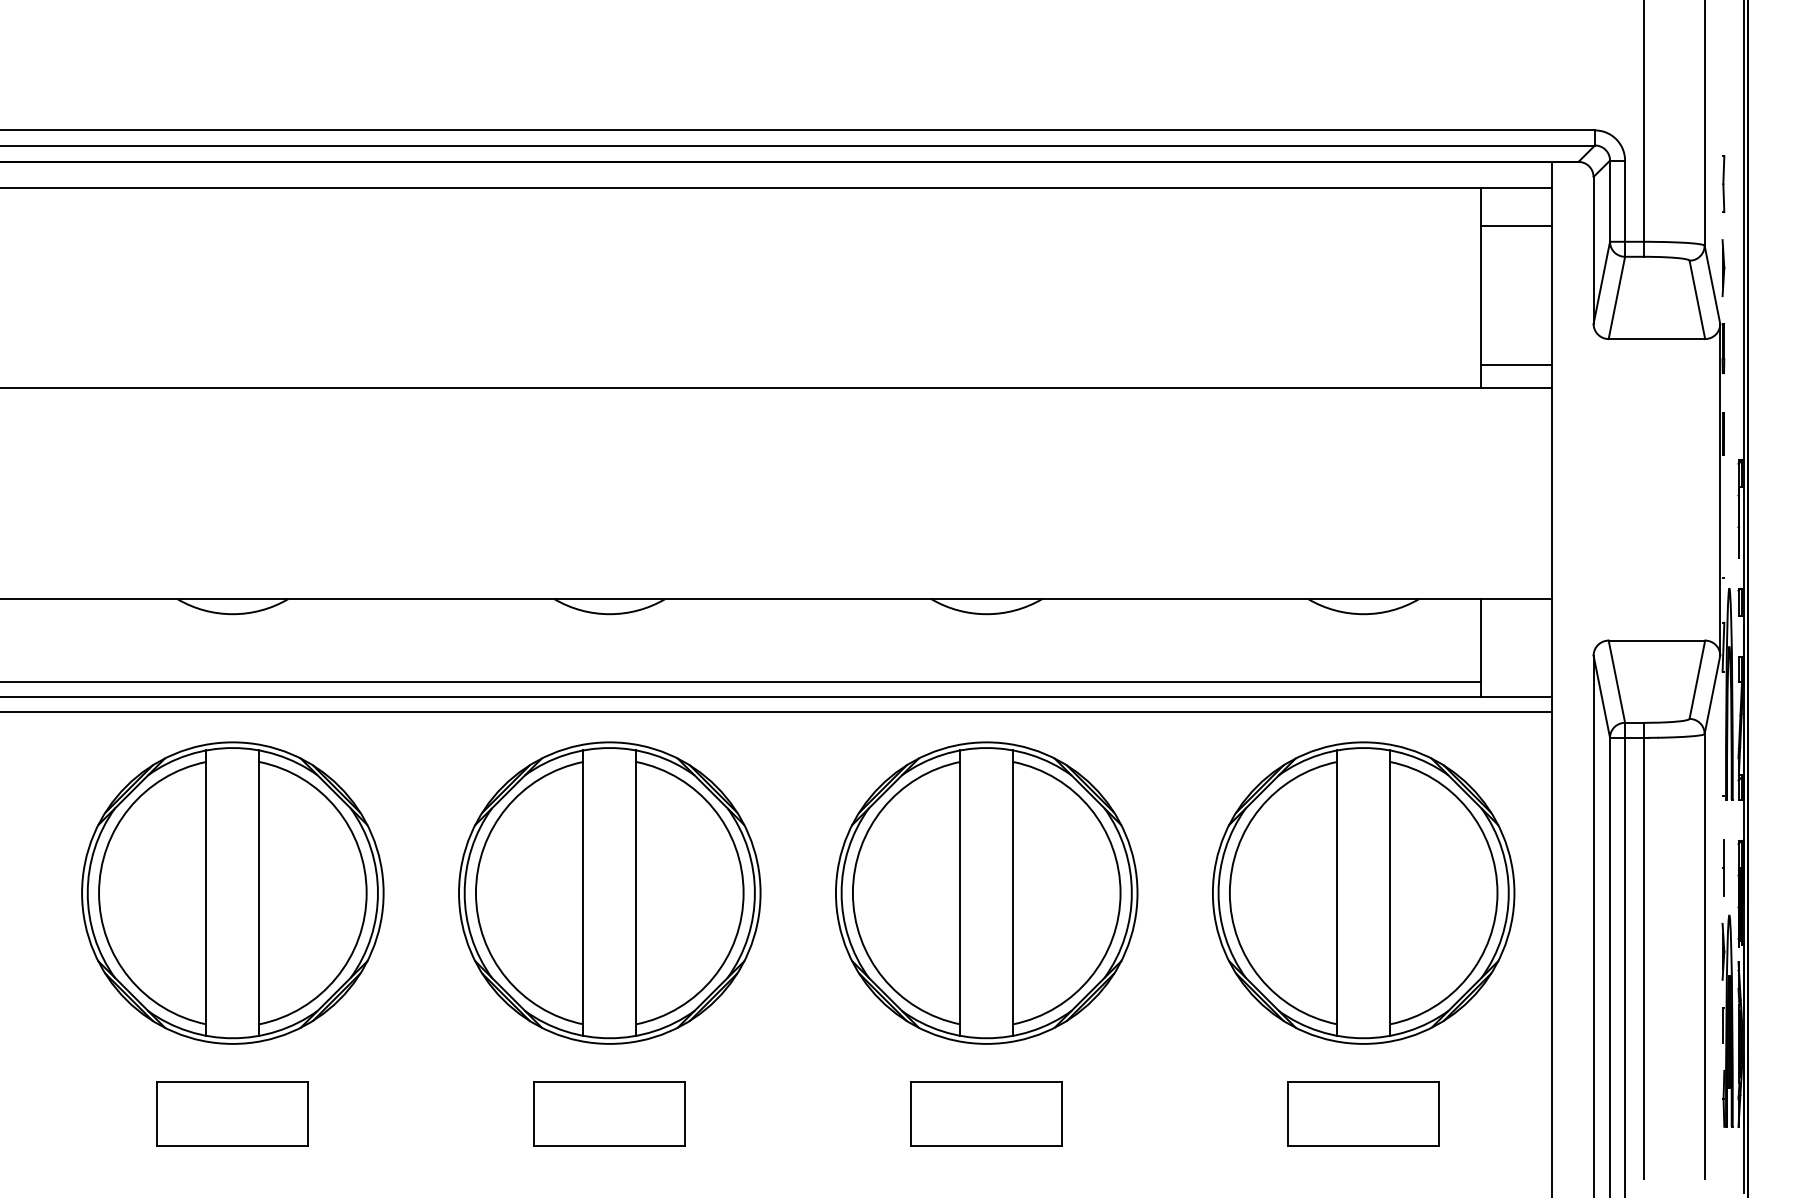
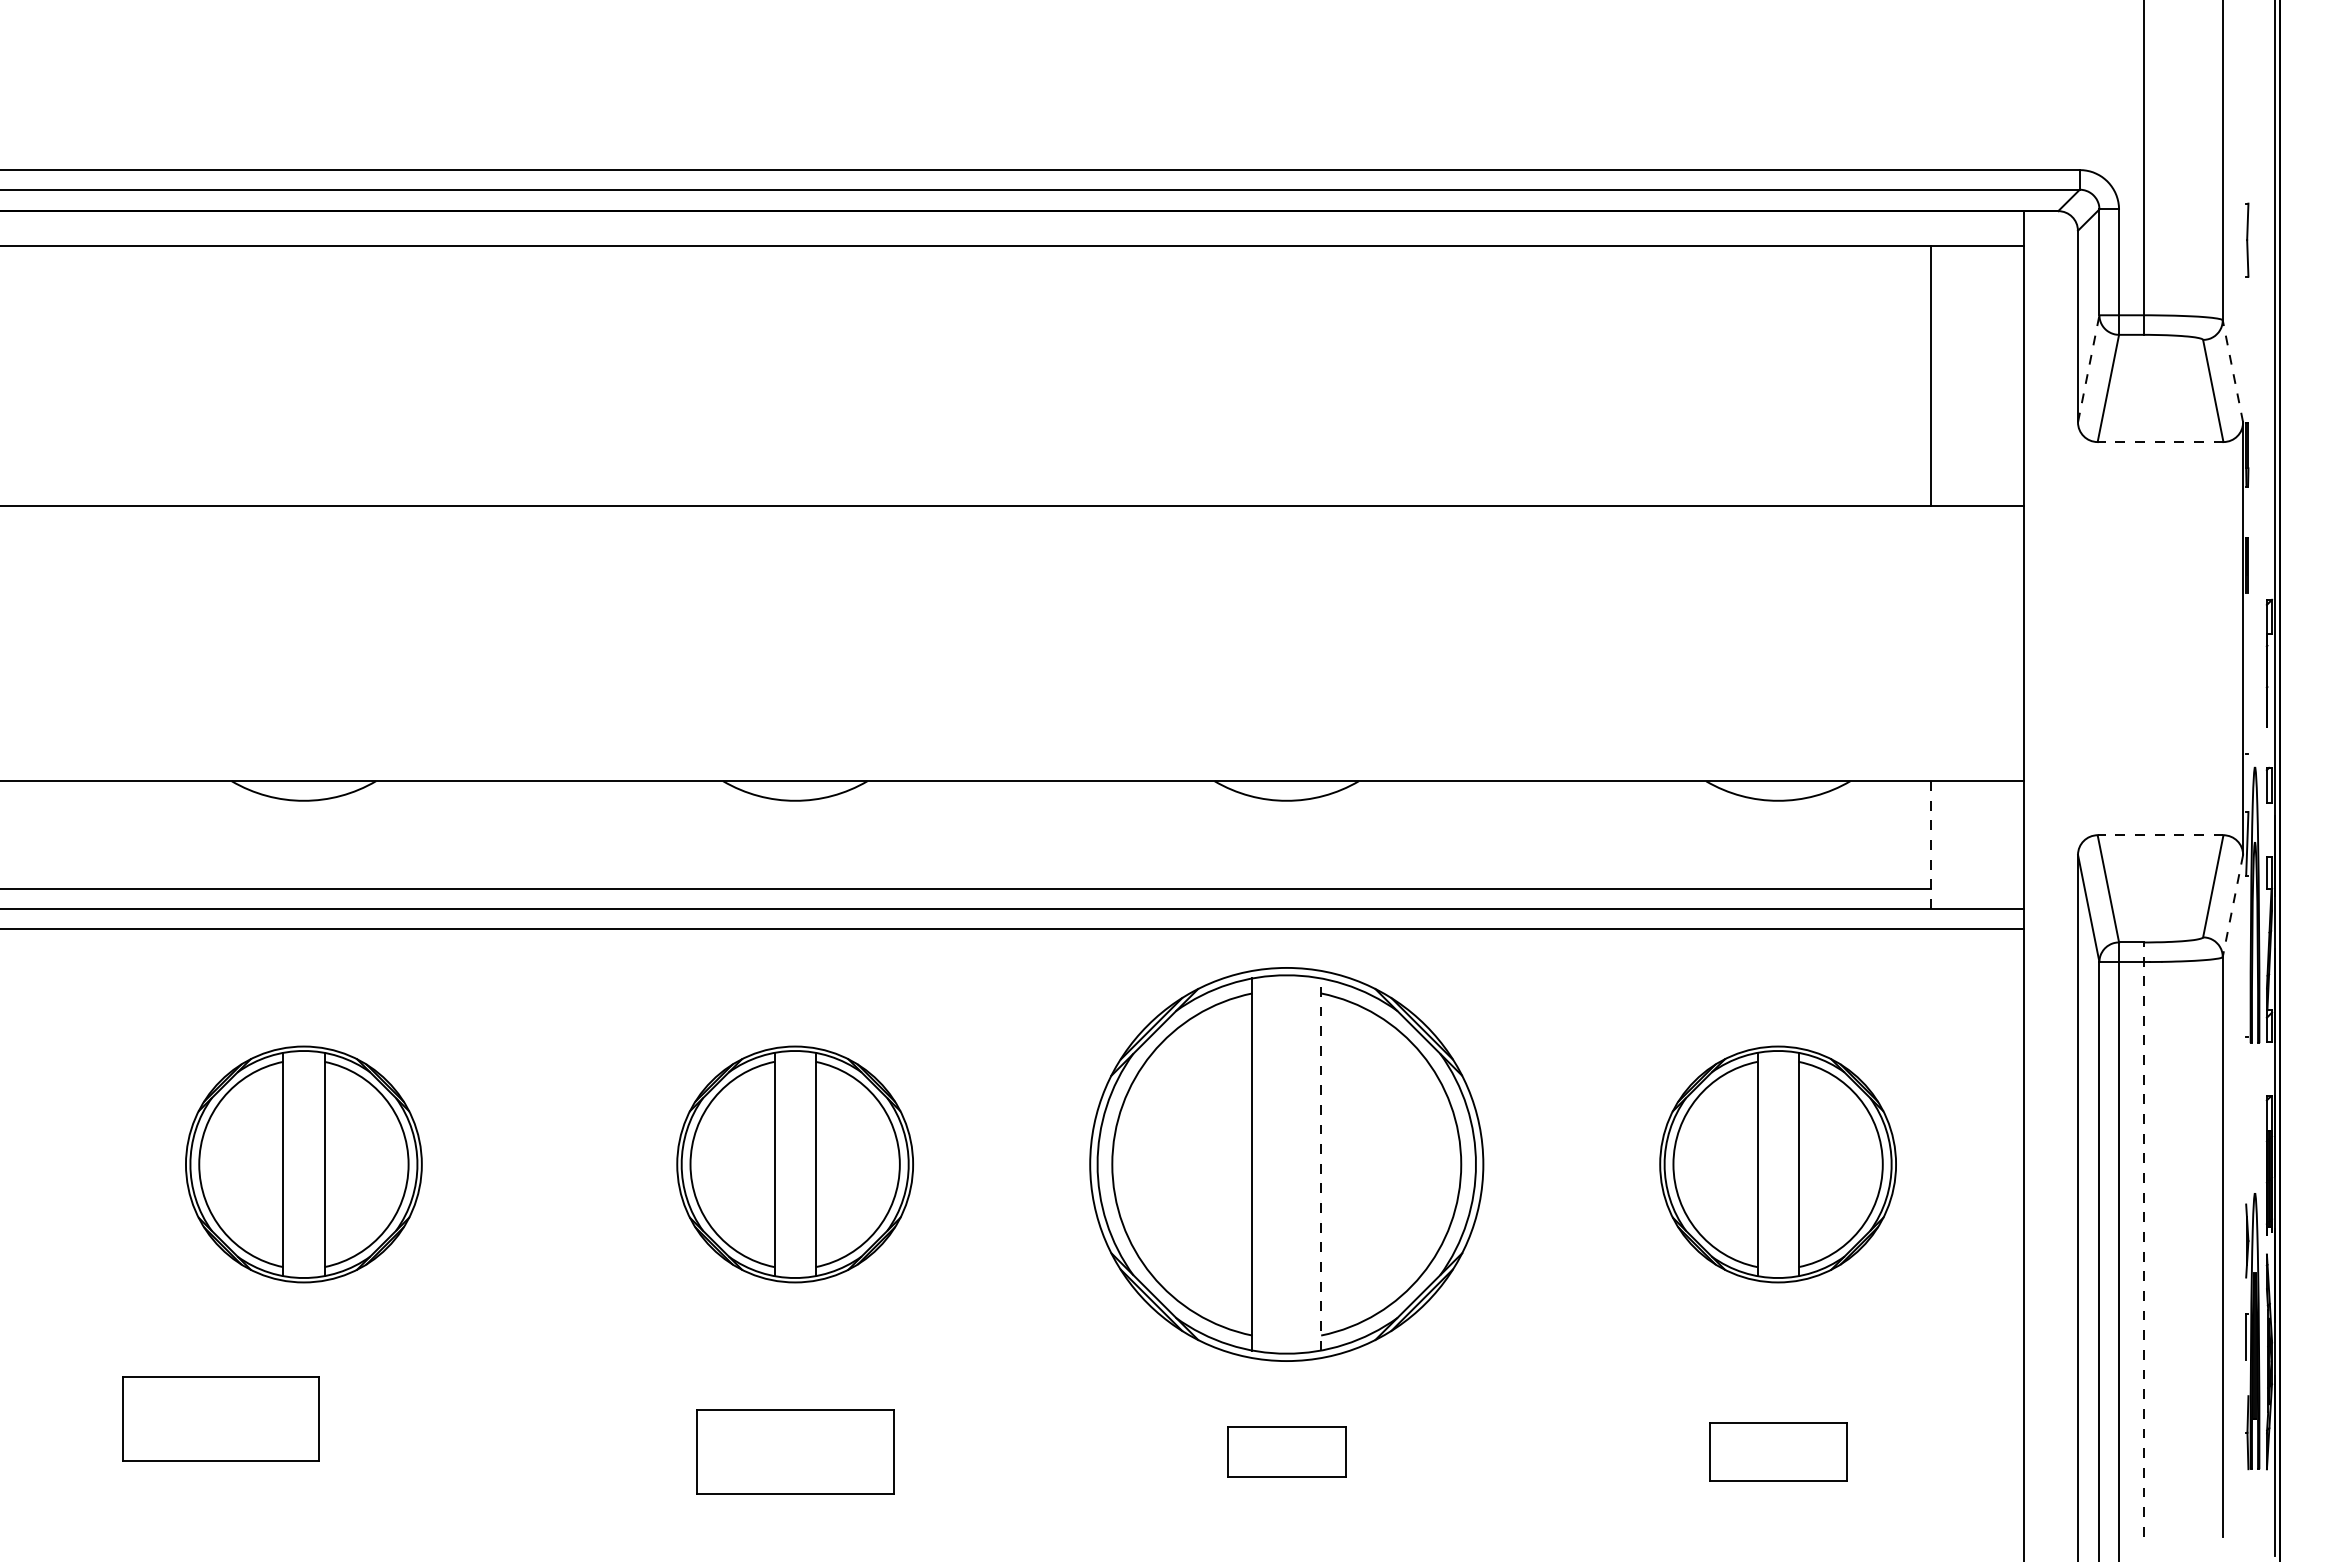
line: (1515, 225) -> (1976, 294), removed
part: (1723, 268) -> (2247, 349), removed
line: (1601, 282) -> (2088, 368), solid -> dashed
line: (1712, 284) -> (2232, 370), solid -> dashed
line: (1656, 339) -> (2160, 442), solid -> dashed
line: (1515, 365) -> (1976, 476), removed
line: (1656, 640) -> (2160, 835), solid -> dashed
line: (1480, 648) -> (1930, 845), solid -> dashed
line: (1712, 695) -> (2232, 906), solid -> dashed
part: (1722, 867) -> (2246, 1131), removed
part: (232, 893) -> (303, 1164), size x0.6
part: (609, 893) -> (794, 1164), size x0.6
line: (1013, 893) -> (1321, 1164), solid -> dashed
part: (1363, 893) -> (1777, 1164), size x0.6
line: (1644, 950) -> (2144, 1239), solid -> dashed
part: (232, 1113) -> (220, 1418), moved
part: (986, 1113) -> (1286, 1451), size x0.6
part: (1363, 1113) -> (1778, 1451), size x0.7

